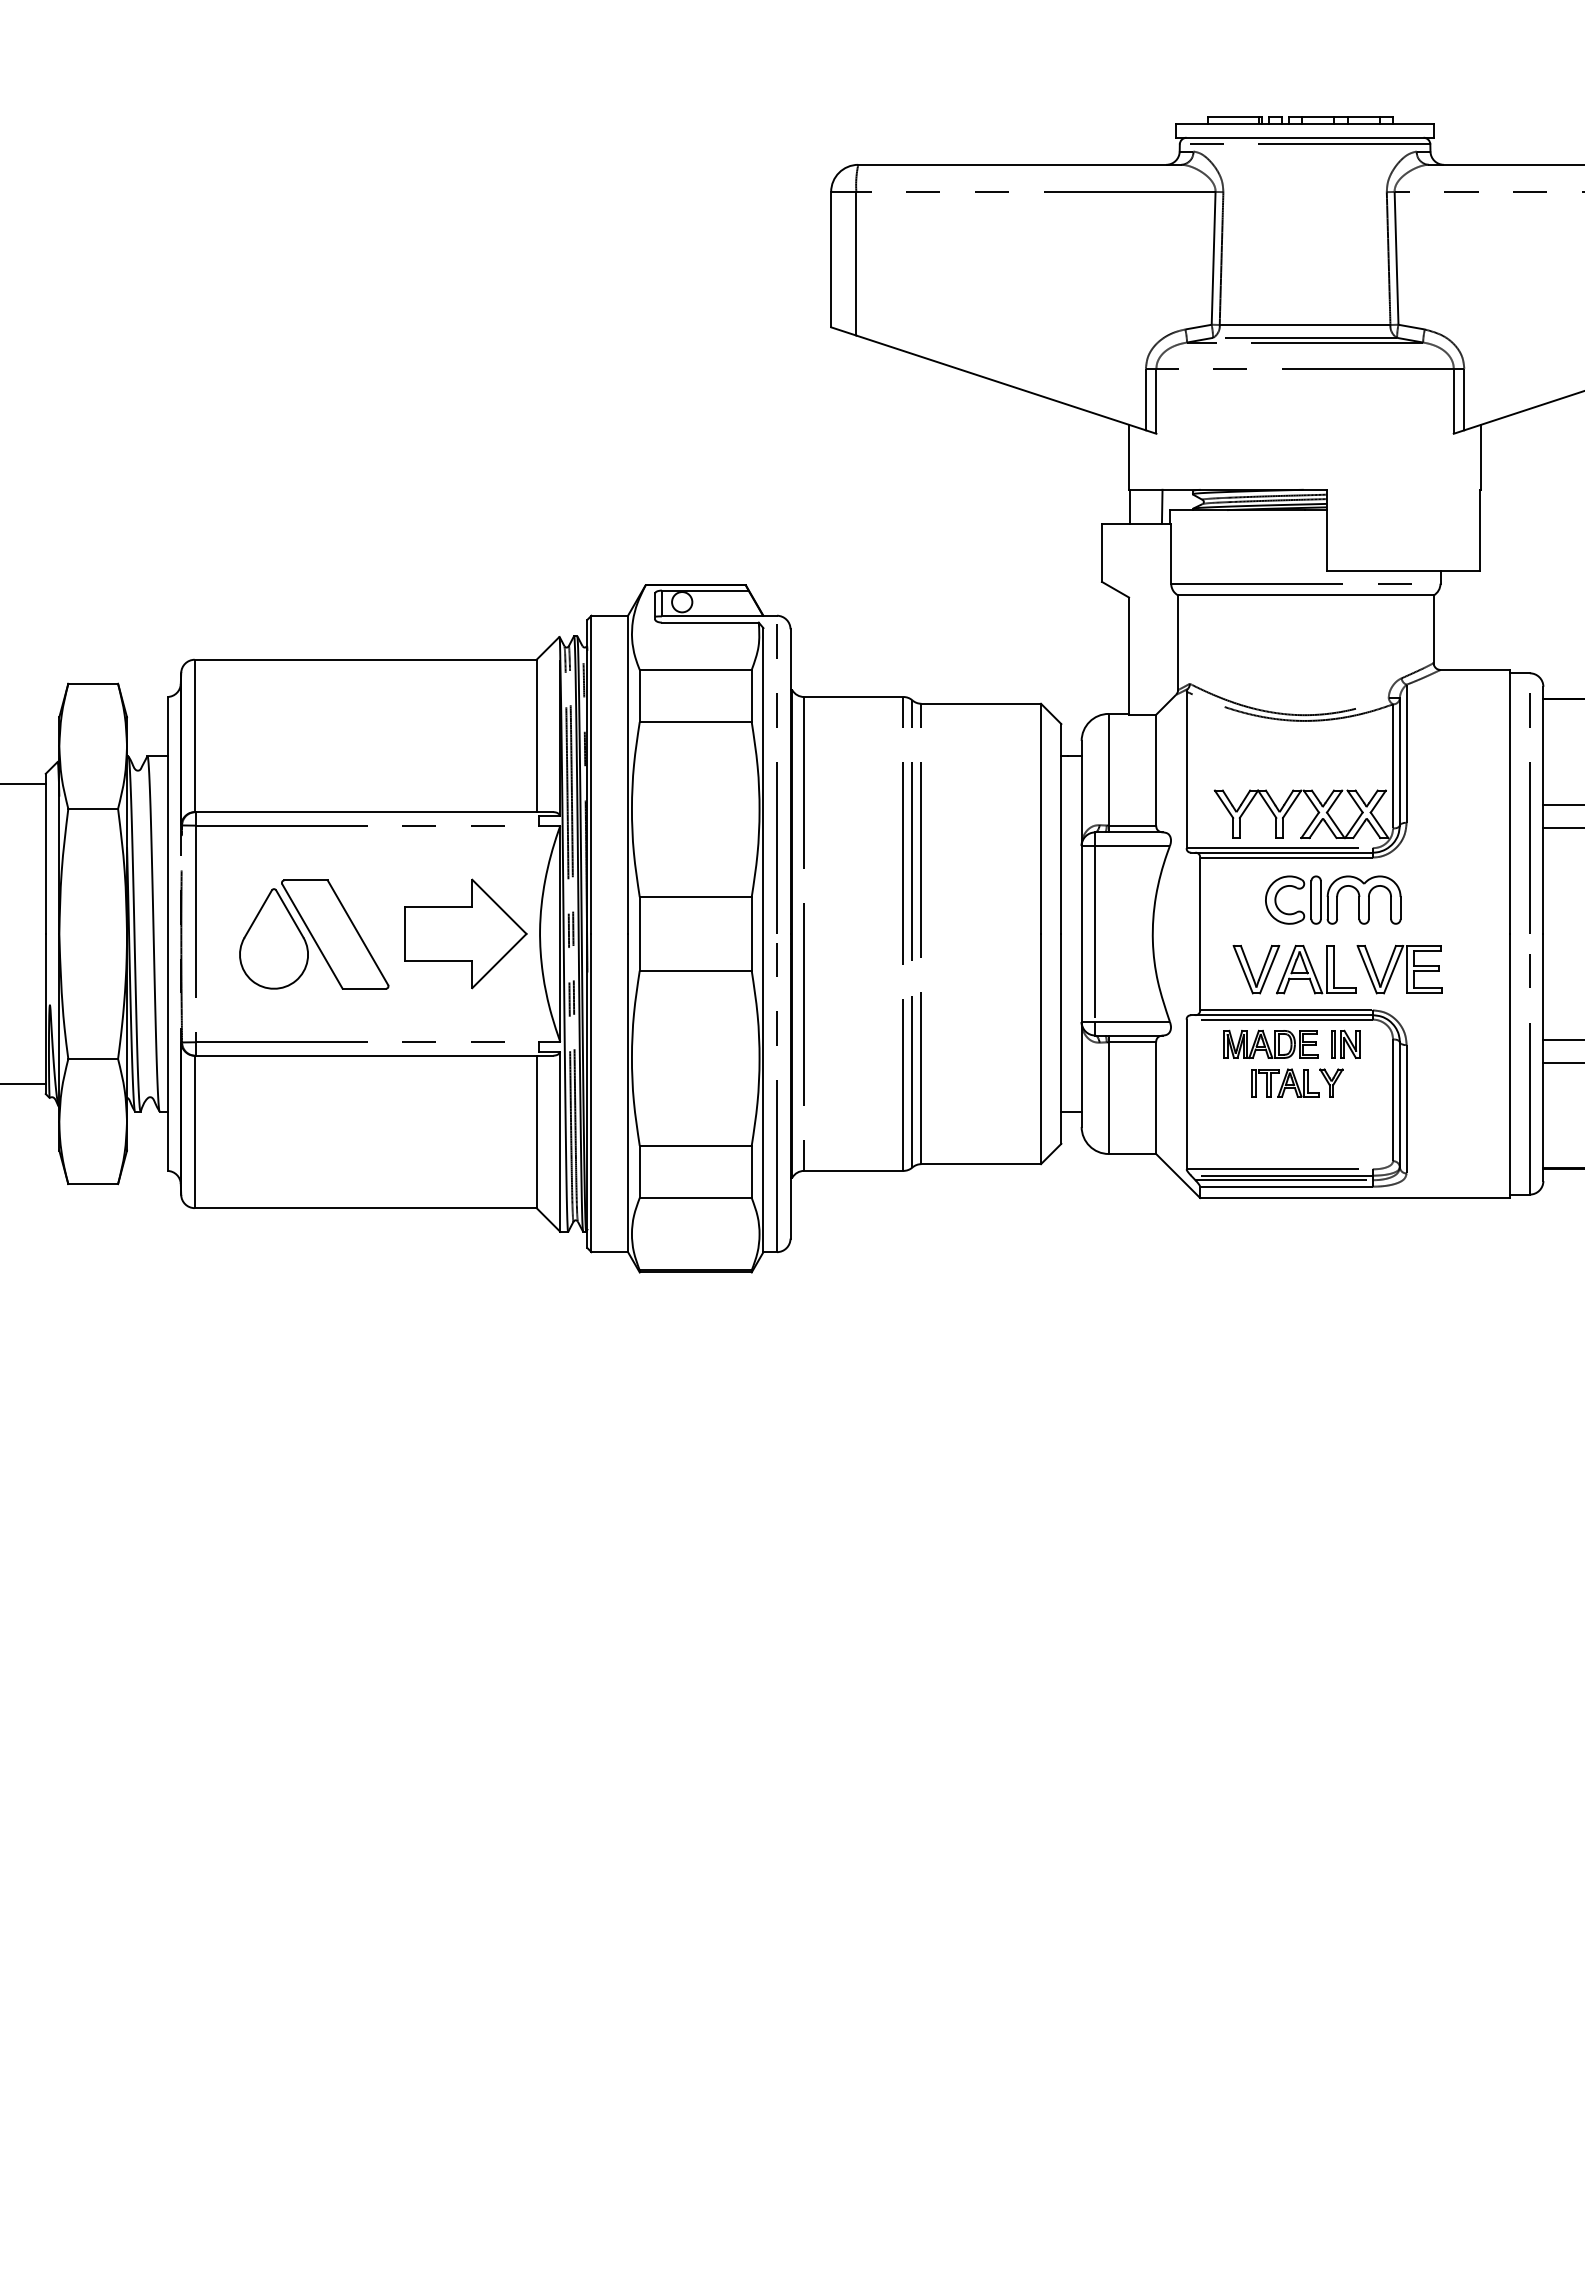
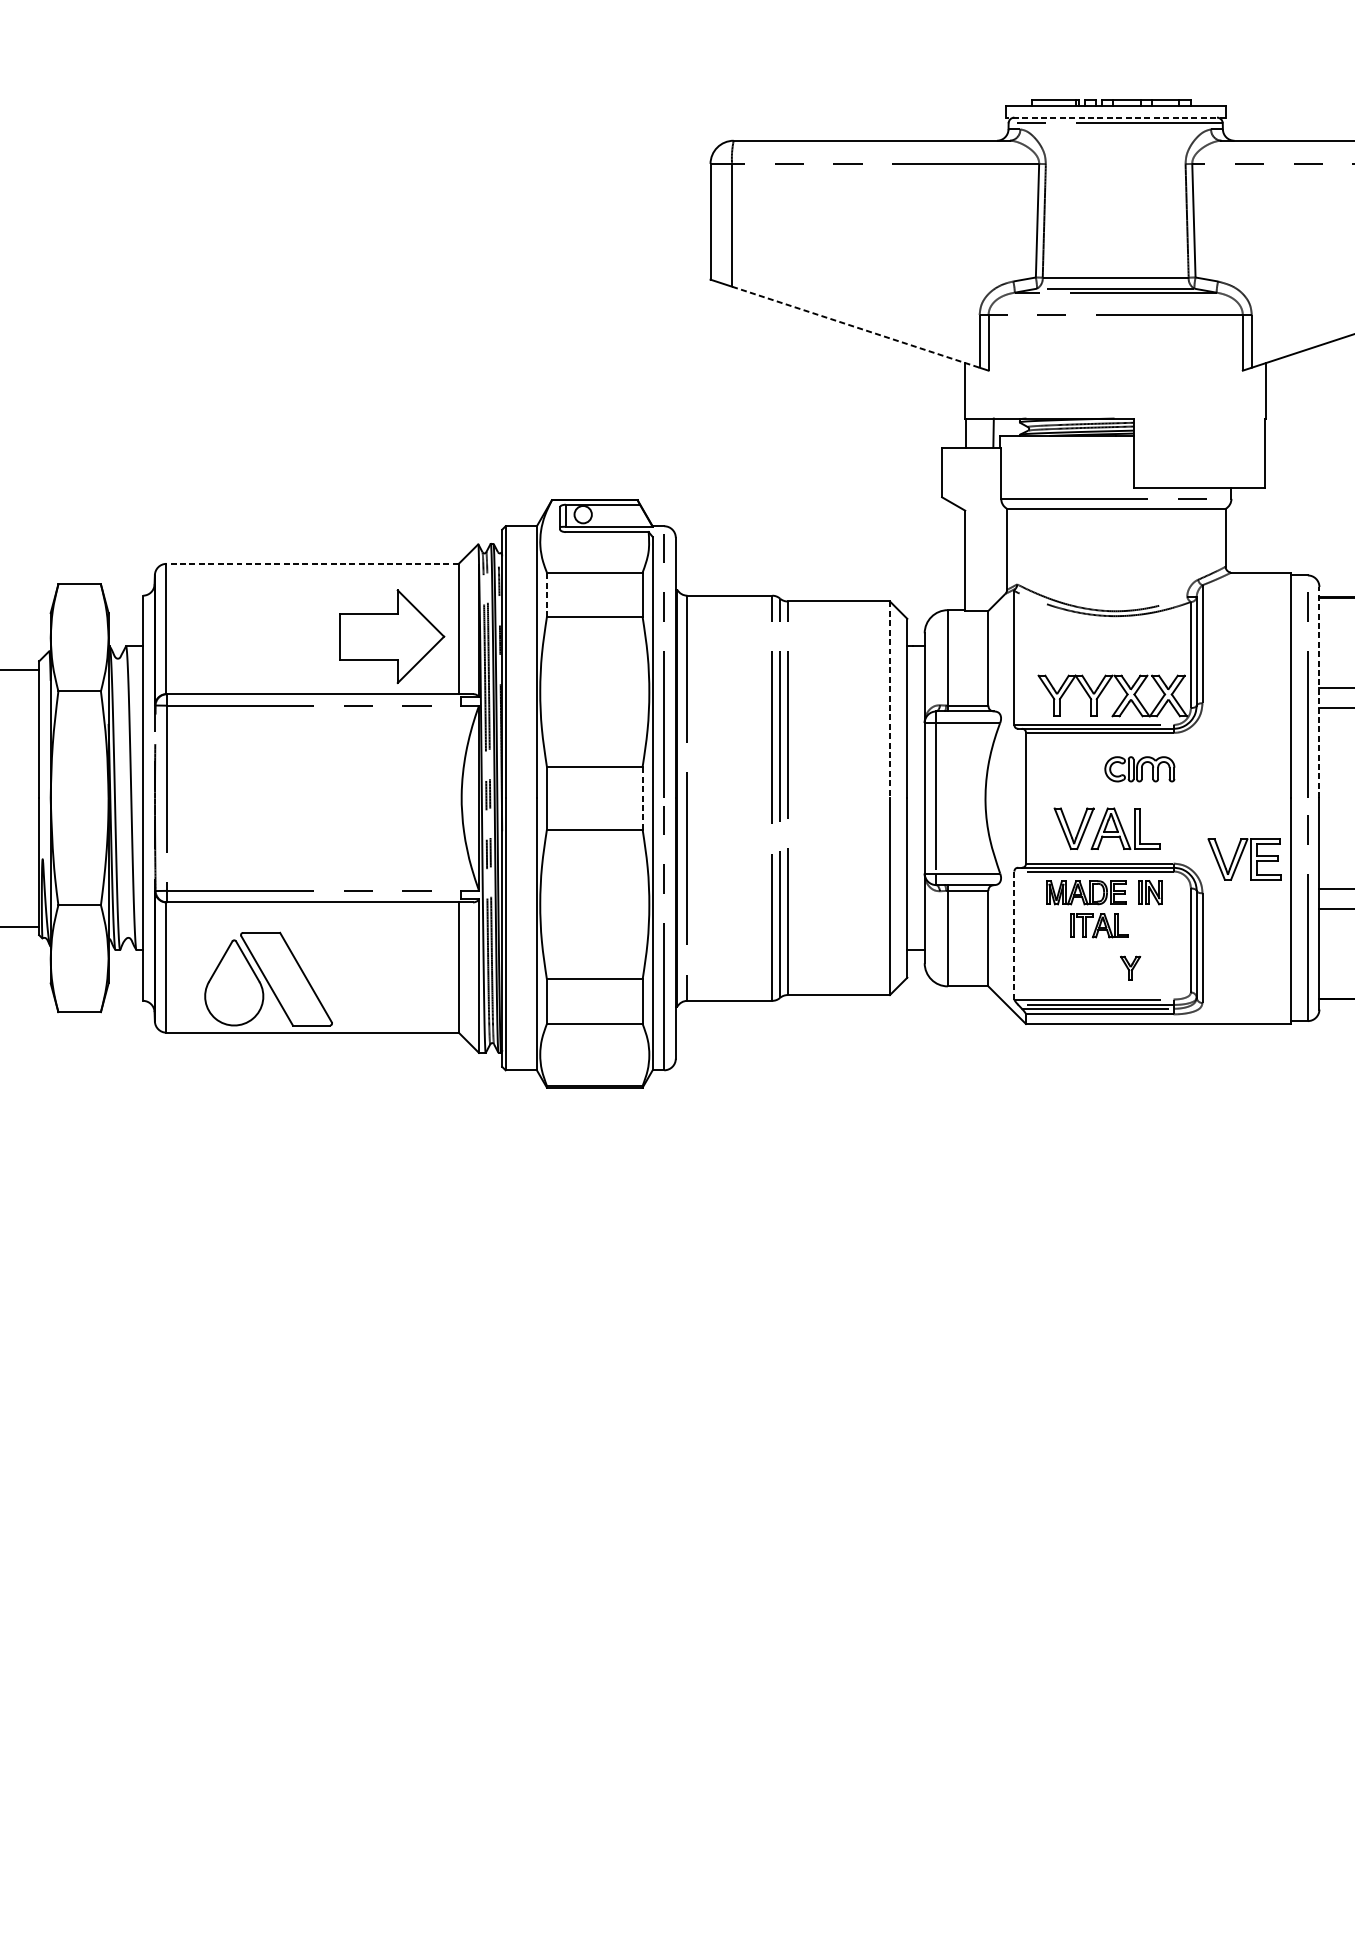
line: (1305, 137) -> (1116, 117), solid -> dashed
line: (1001, 383) -> (856, 327), solid -> dashed
line: (365, 659) -> (312, 563), solid -> dashed
line: (639, 695) -> (546, 594), solid -> dashed
line: (1543, 810) -> (1319, 692), solid -> dashed
line: (1041, 819) -> (890, 700), solid -> dashed
part: (1333, 899) -> (1140, 768), size x0.6
part: (465, 933) -> (391, 636), moved
line: (751, 933) -> (642, 797), solid -> dashed
part: (314, 934) -> (268, 979), moved
part: (1399, 969) -> (1244, 859), moved
part: (1331, 1082) -> (1130, 968), moved
line: (1186, 1094) -> (1014, 935), solid -> dashed

